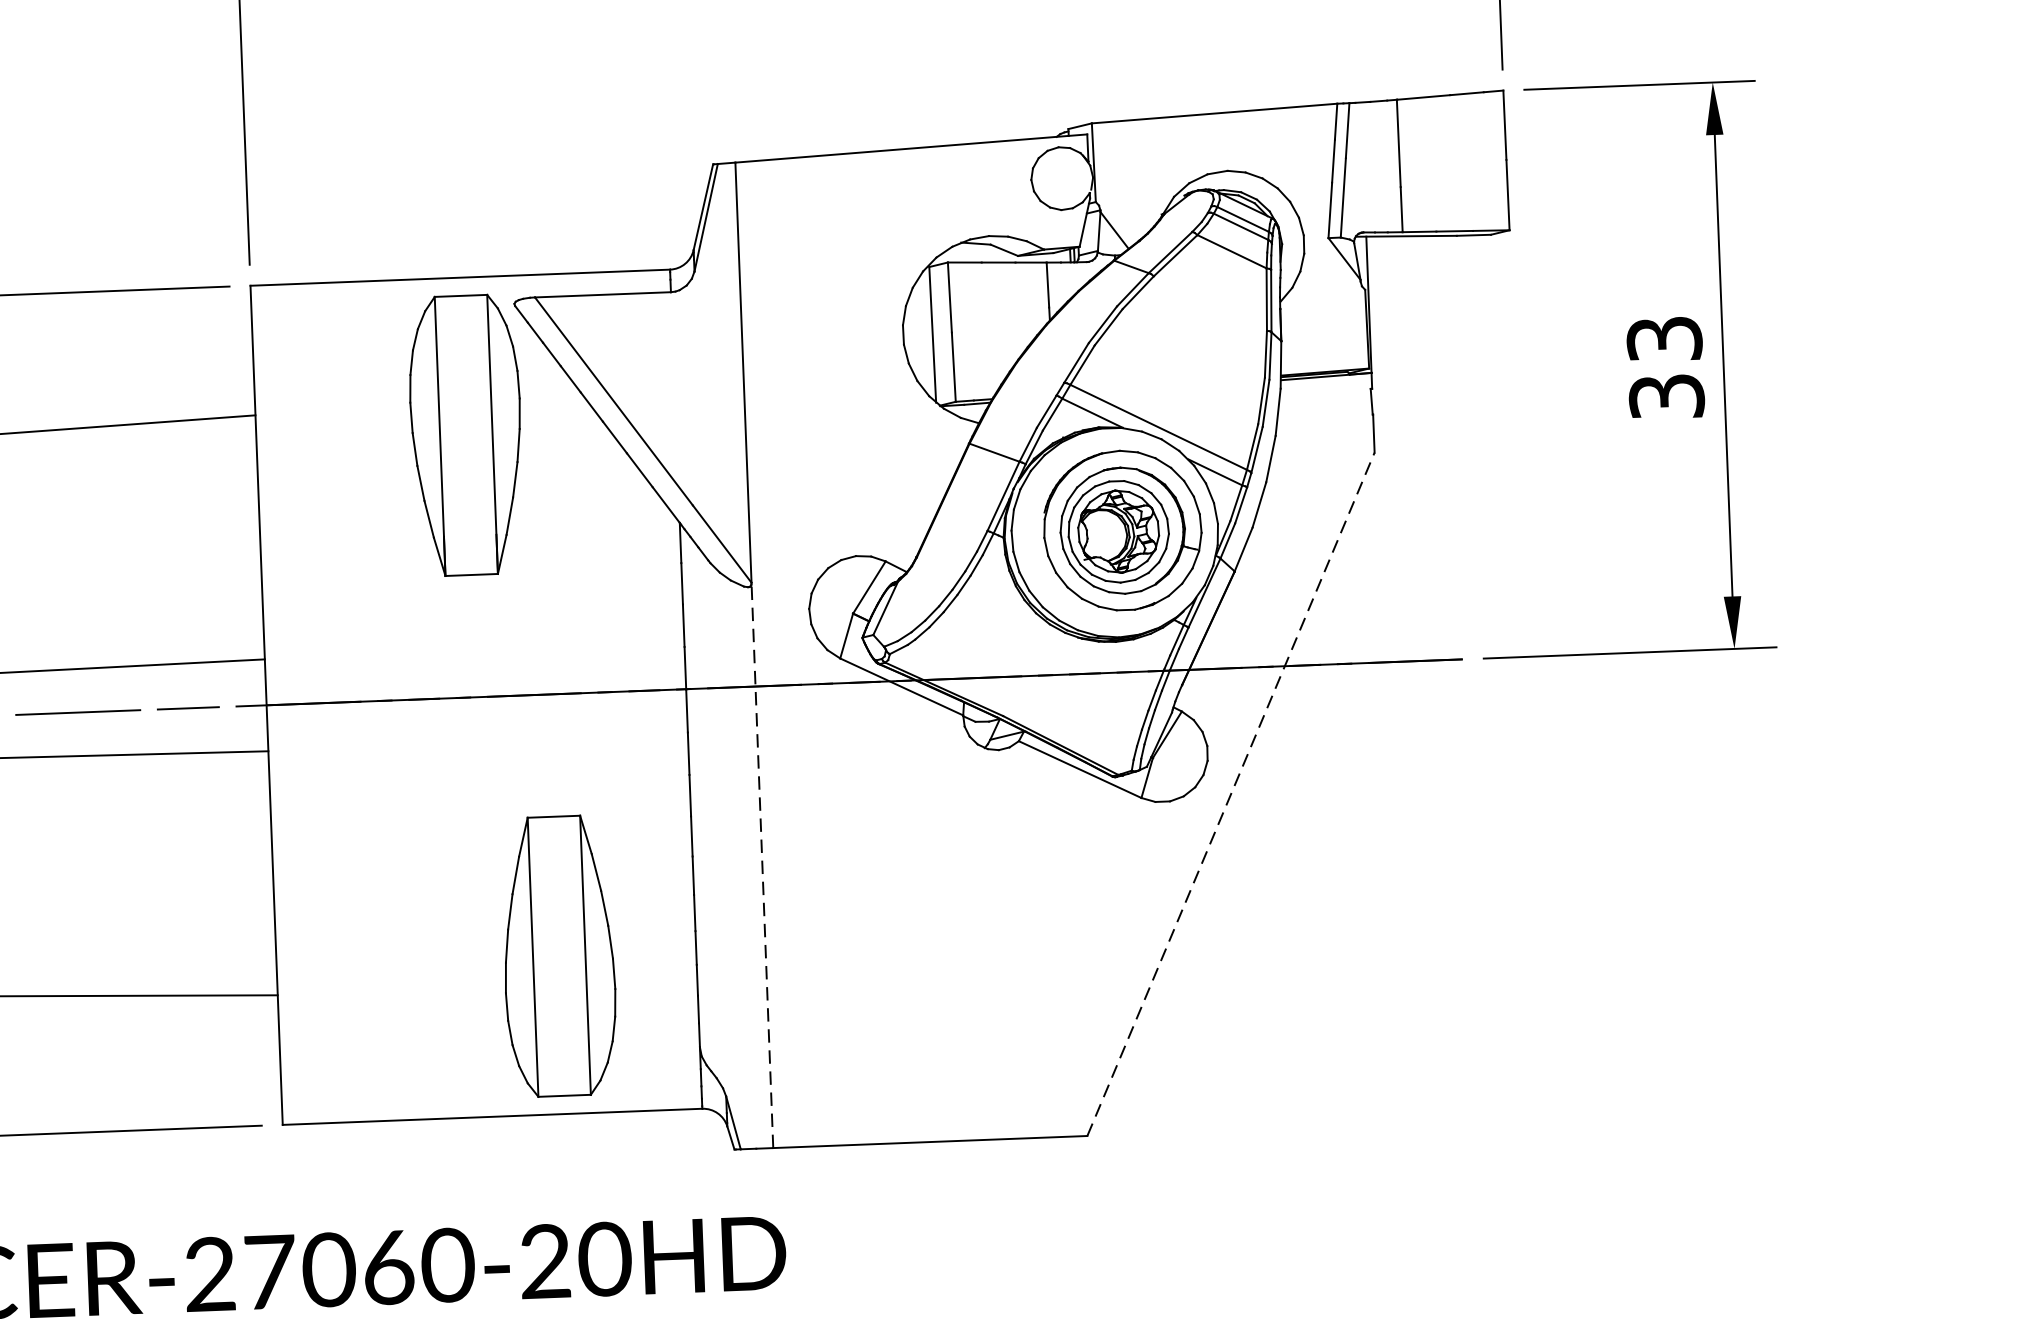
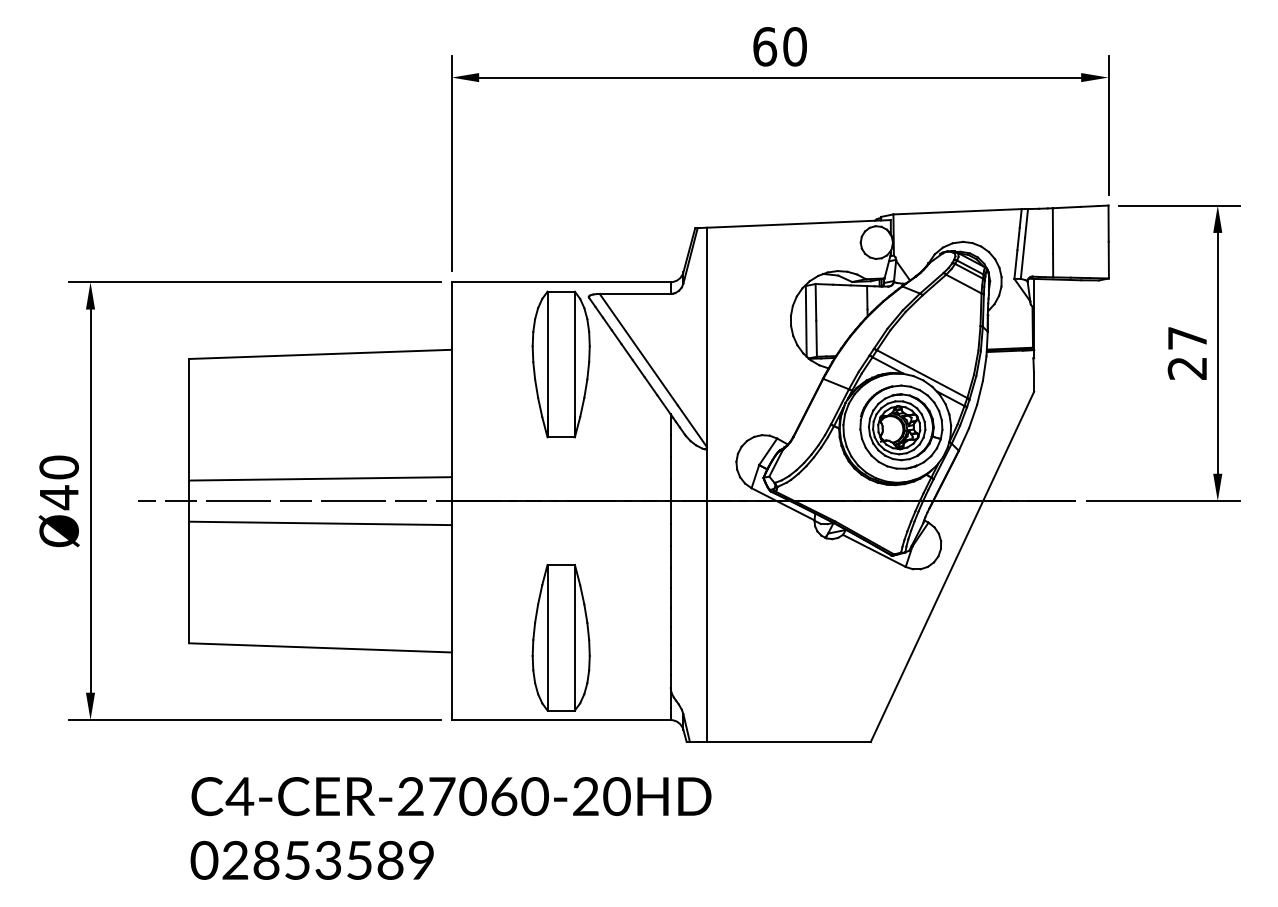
text: (1665, 368) -> (1187, 353), 33 -> 27
line: (1231, 793) -> (952, 566), dashed -> solid
line: (761, 865) -> (706, 594), dashed -> solid
part: (557, 955) -> (560, 637), moved

